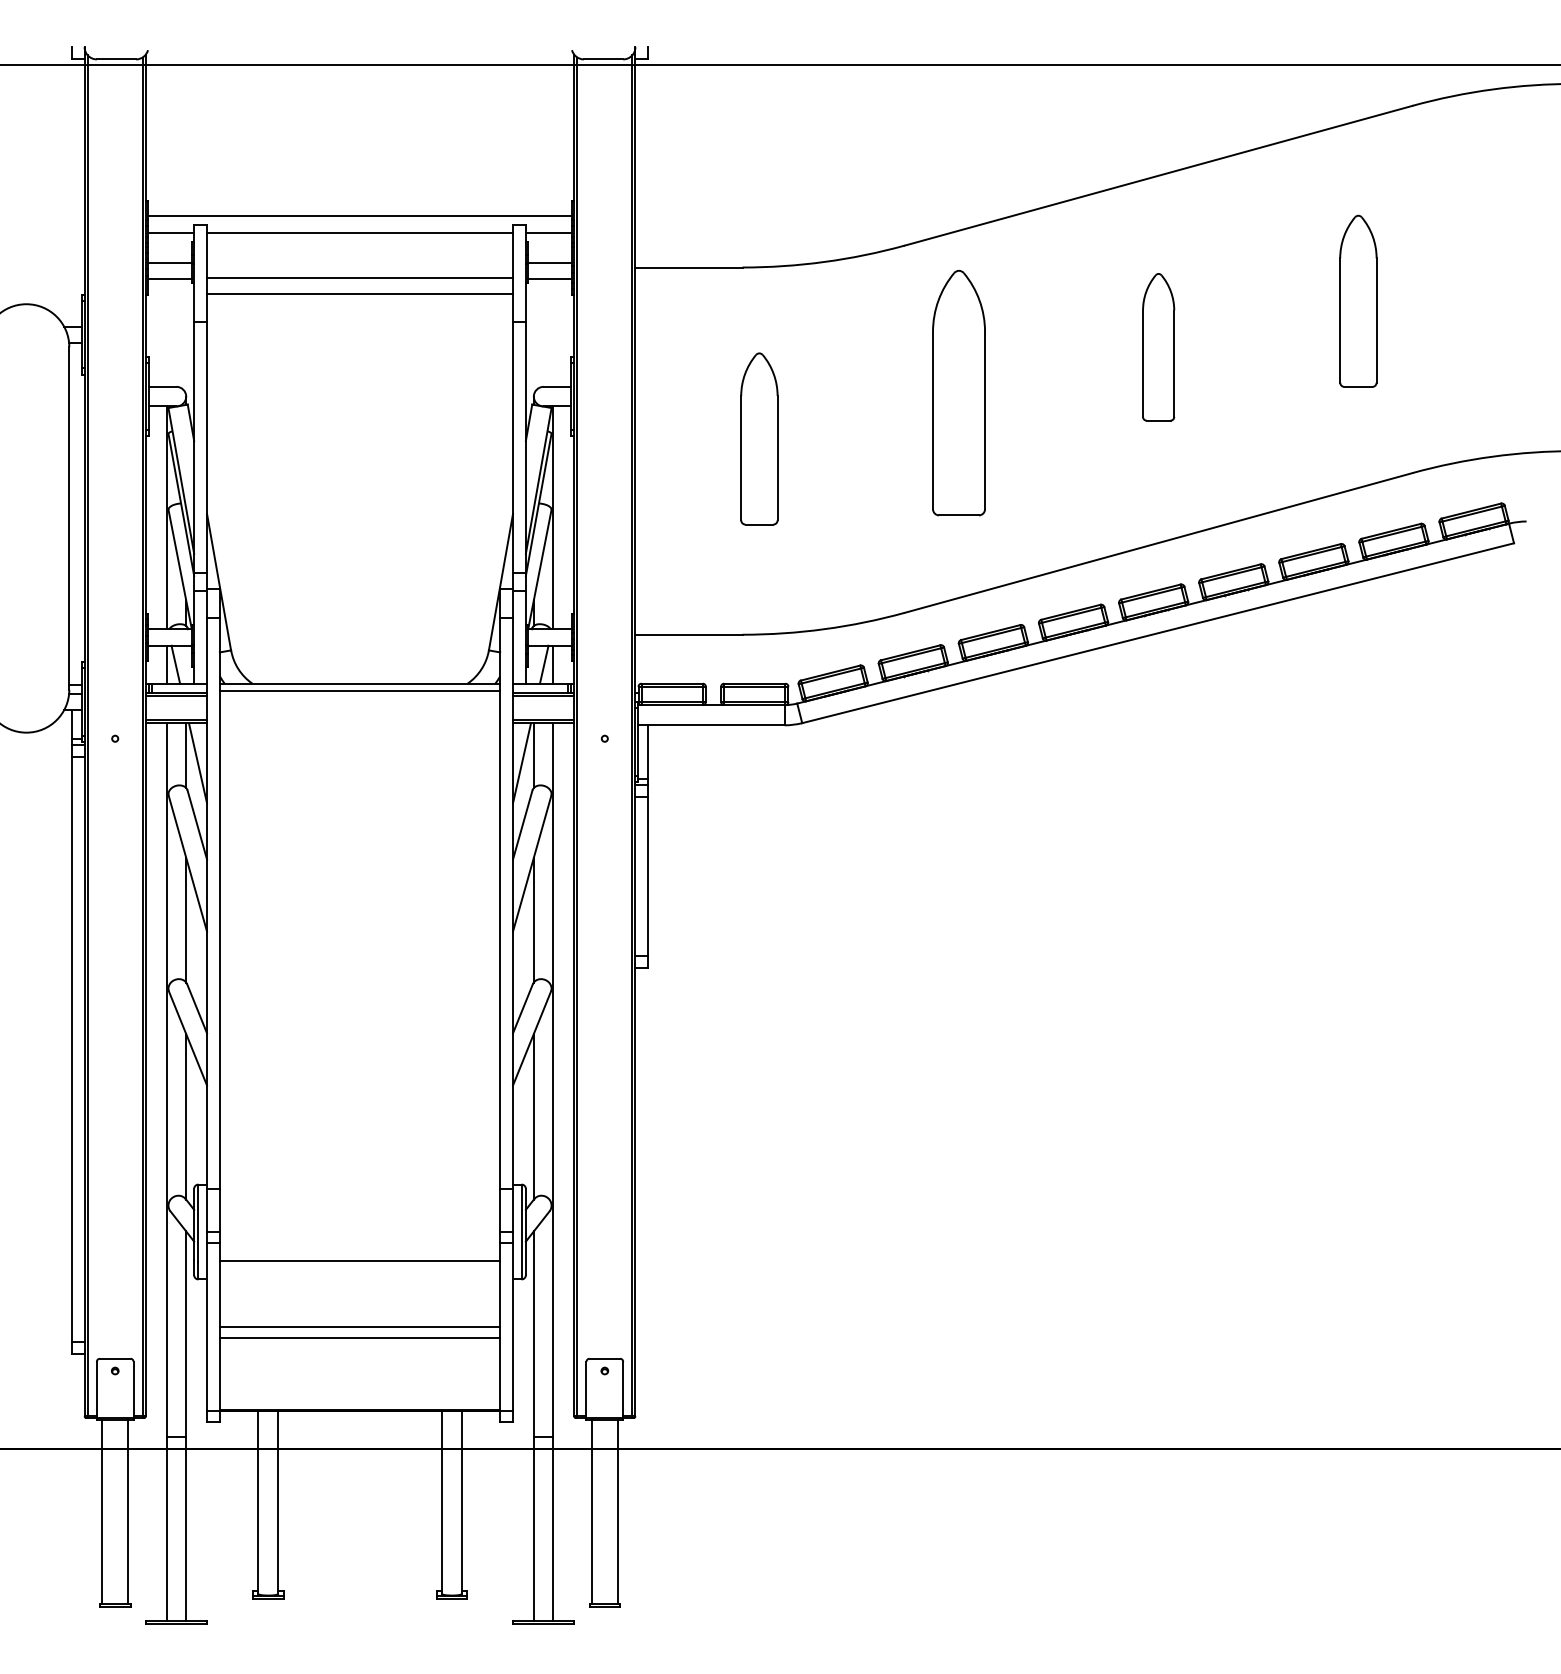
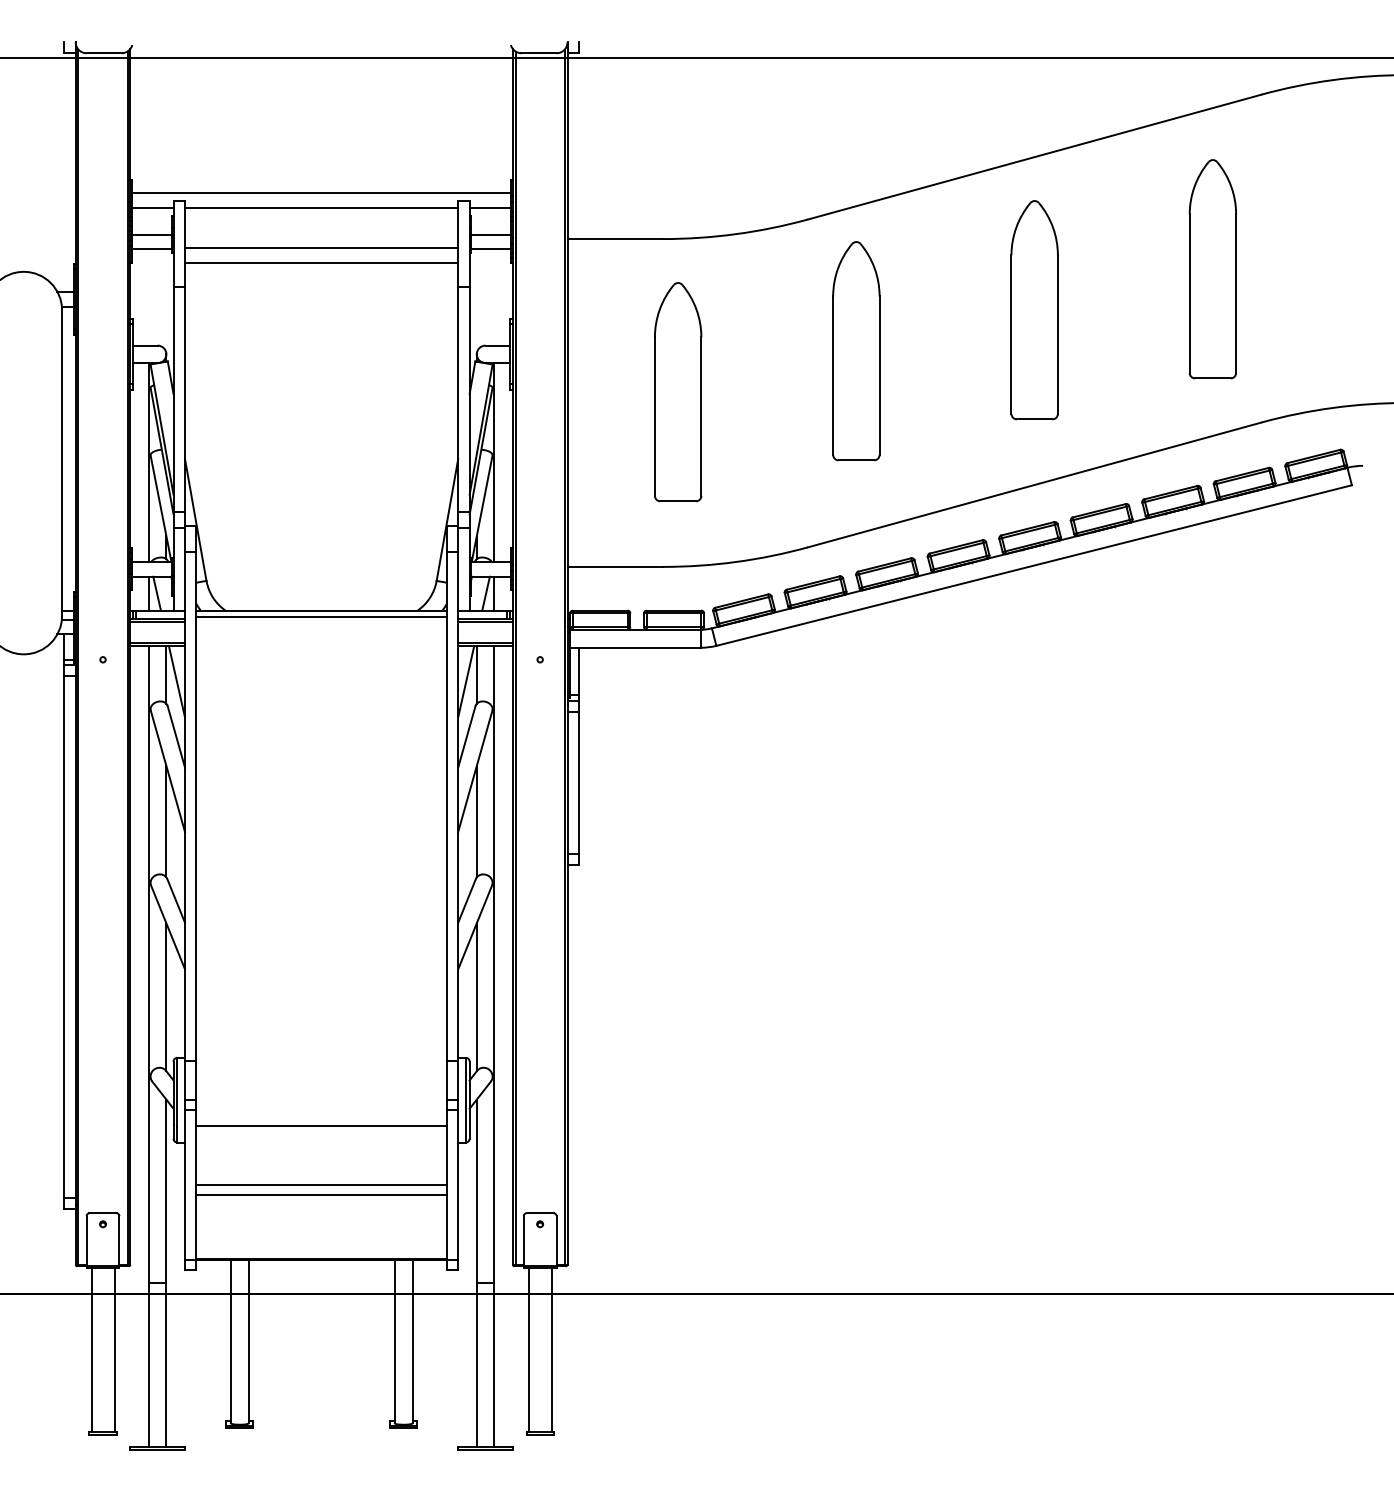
part: (1358, 301) -> (1213, 269), size x1.43
part: (1158, 347) -> (1034, 310), size x1.67
part: (759, 438) -> (678, 391), size x1.43

